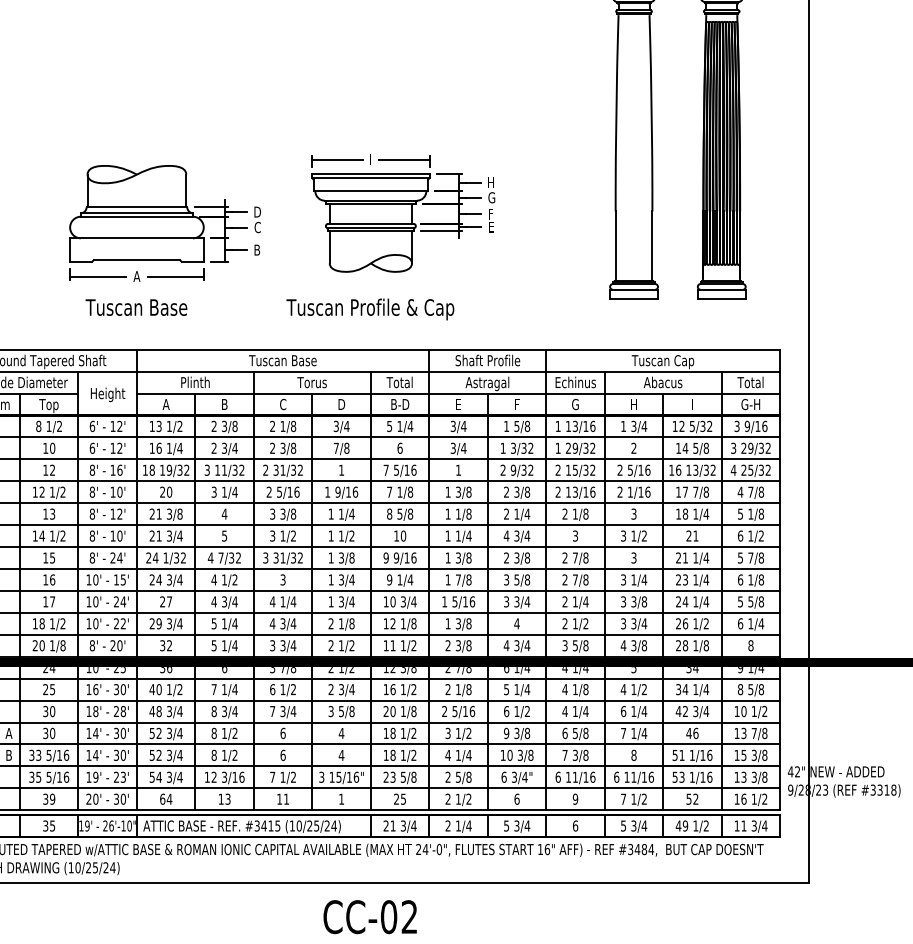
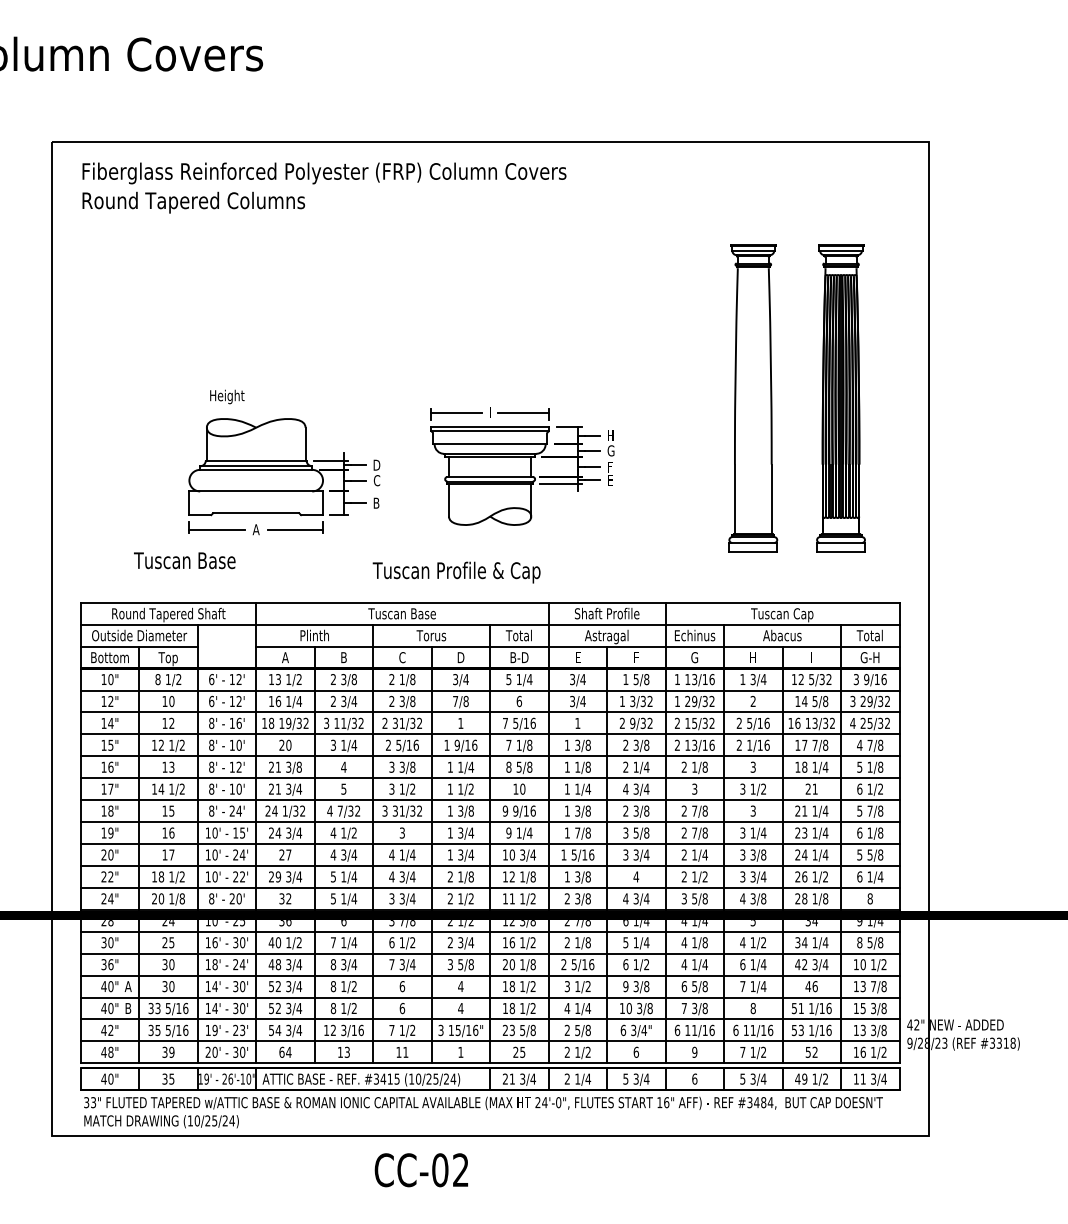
text: (136, 307) -> (184, 560), moved
text: (370, 309) -> (456, 572), moved
text: (108, 394) -> (227, 396), moved
text: (123, 711) -> (242, 964), 28' -> 24'
text: (369, 917) -> (420, 1170), moved

